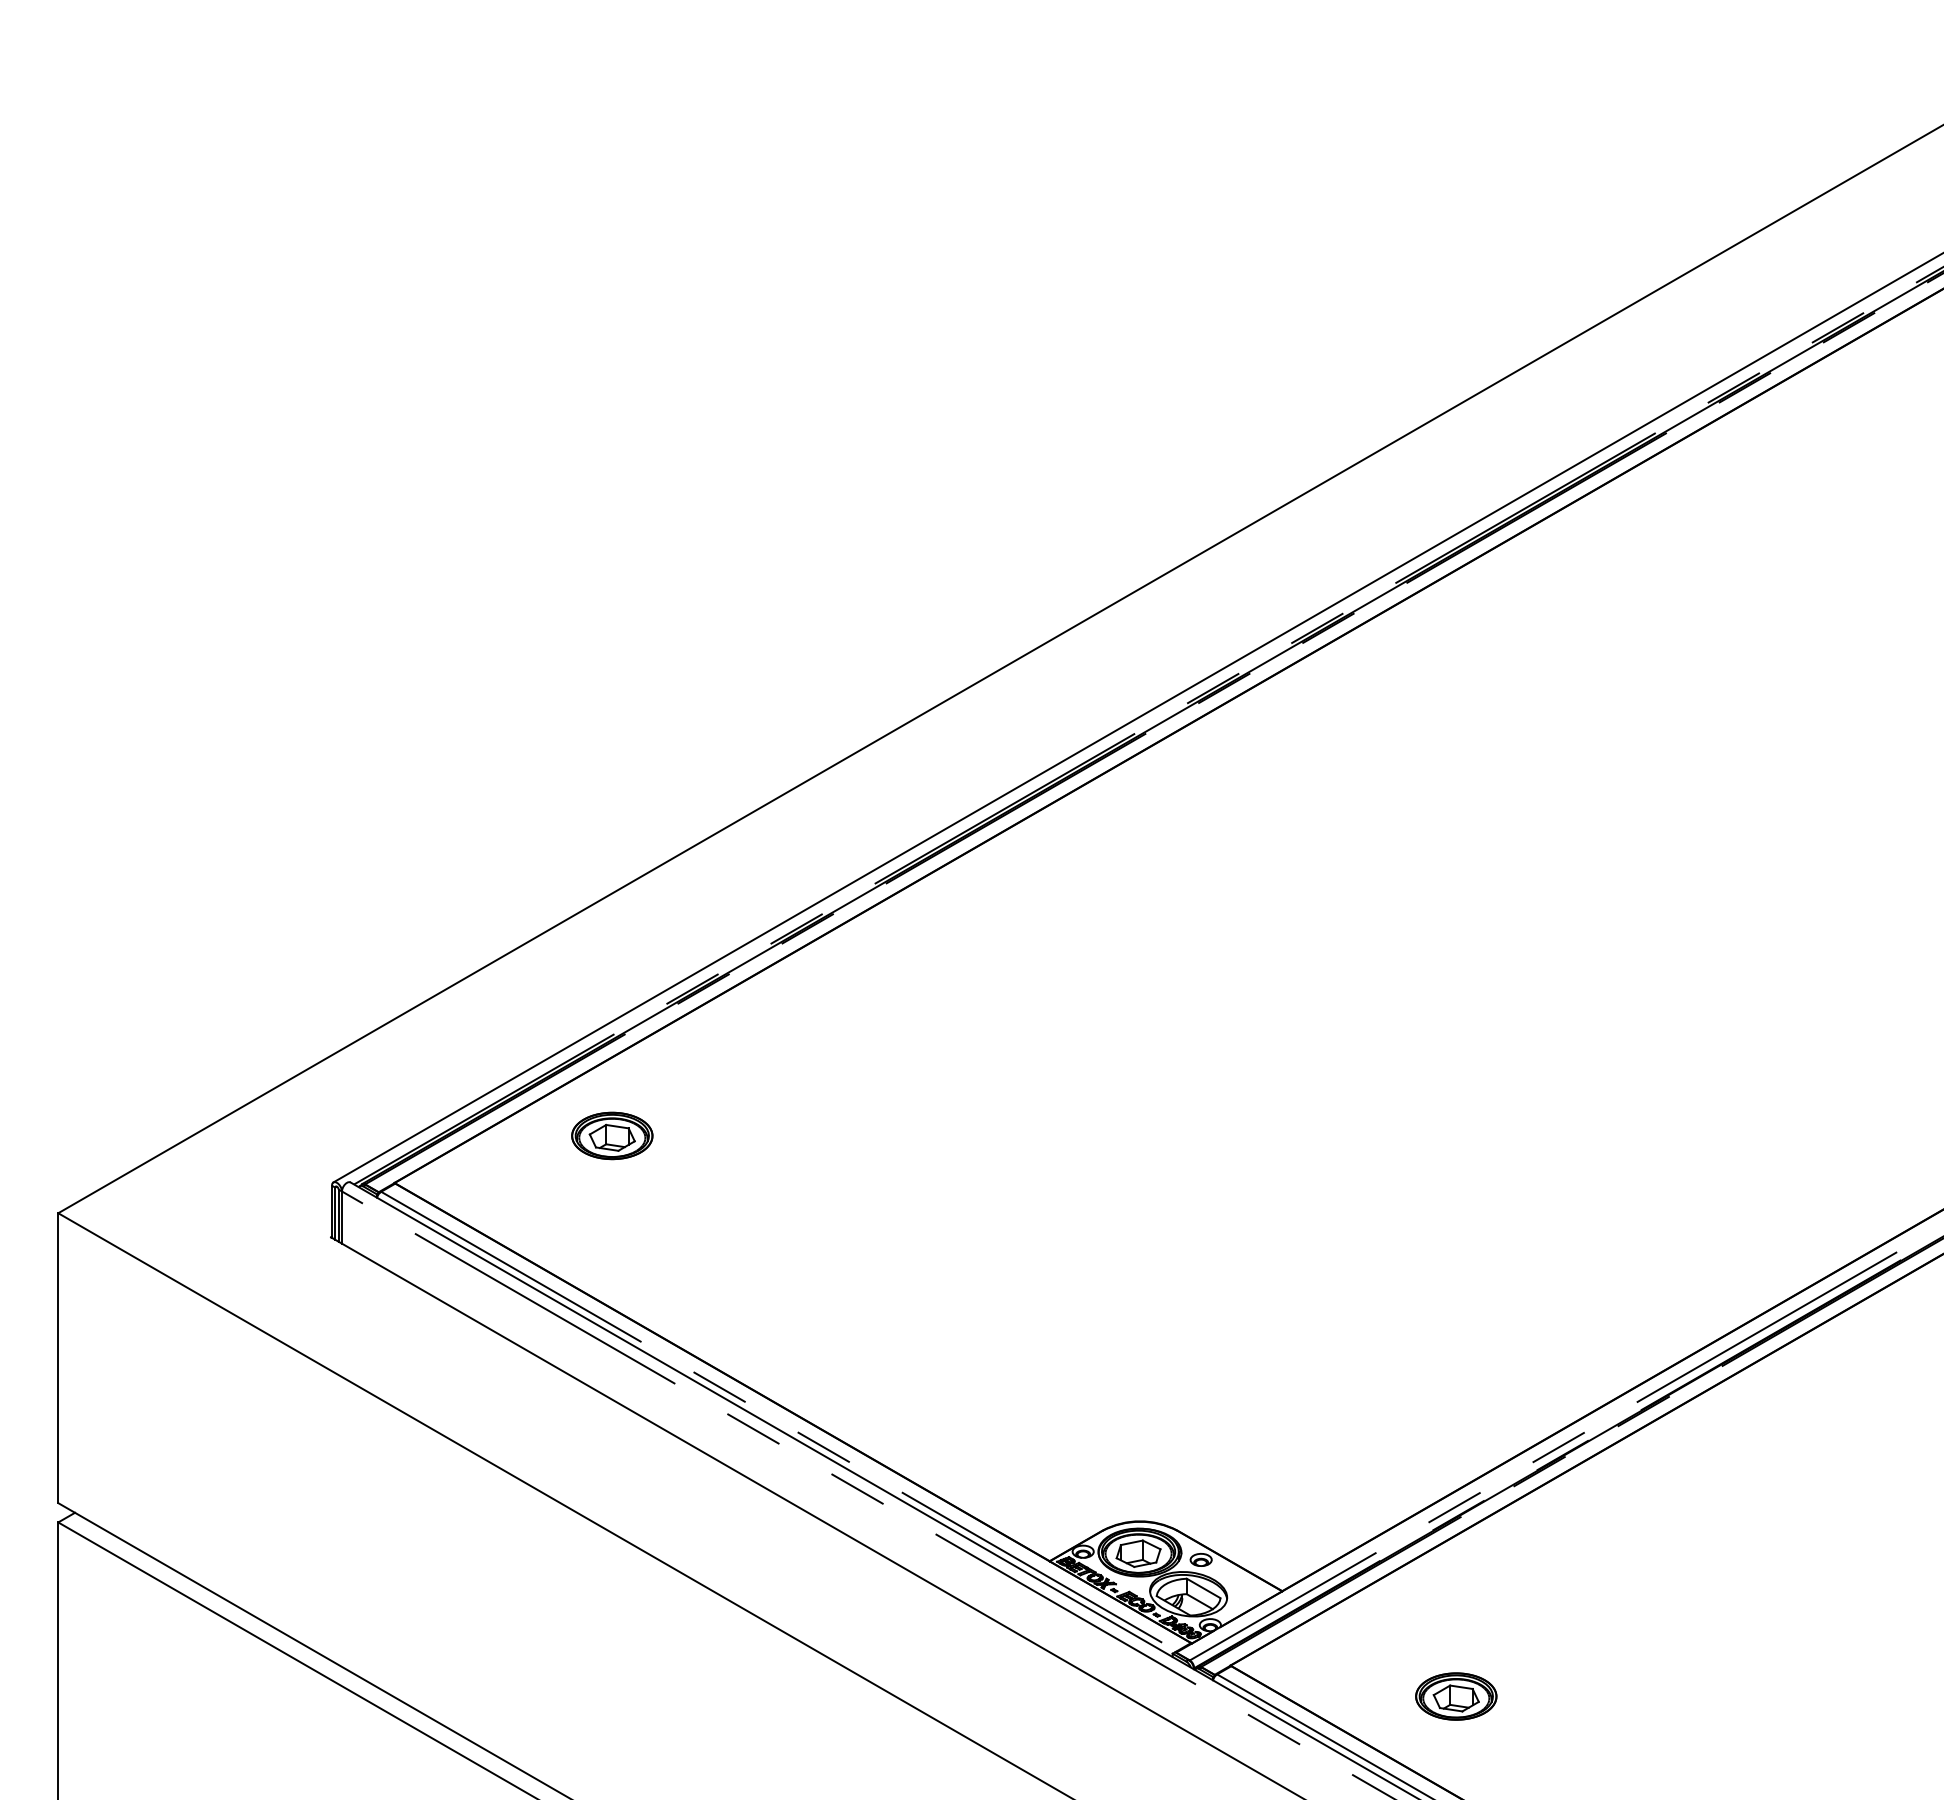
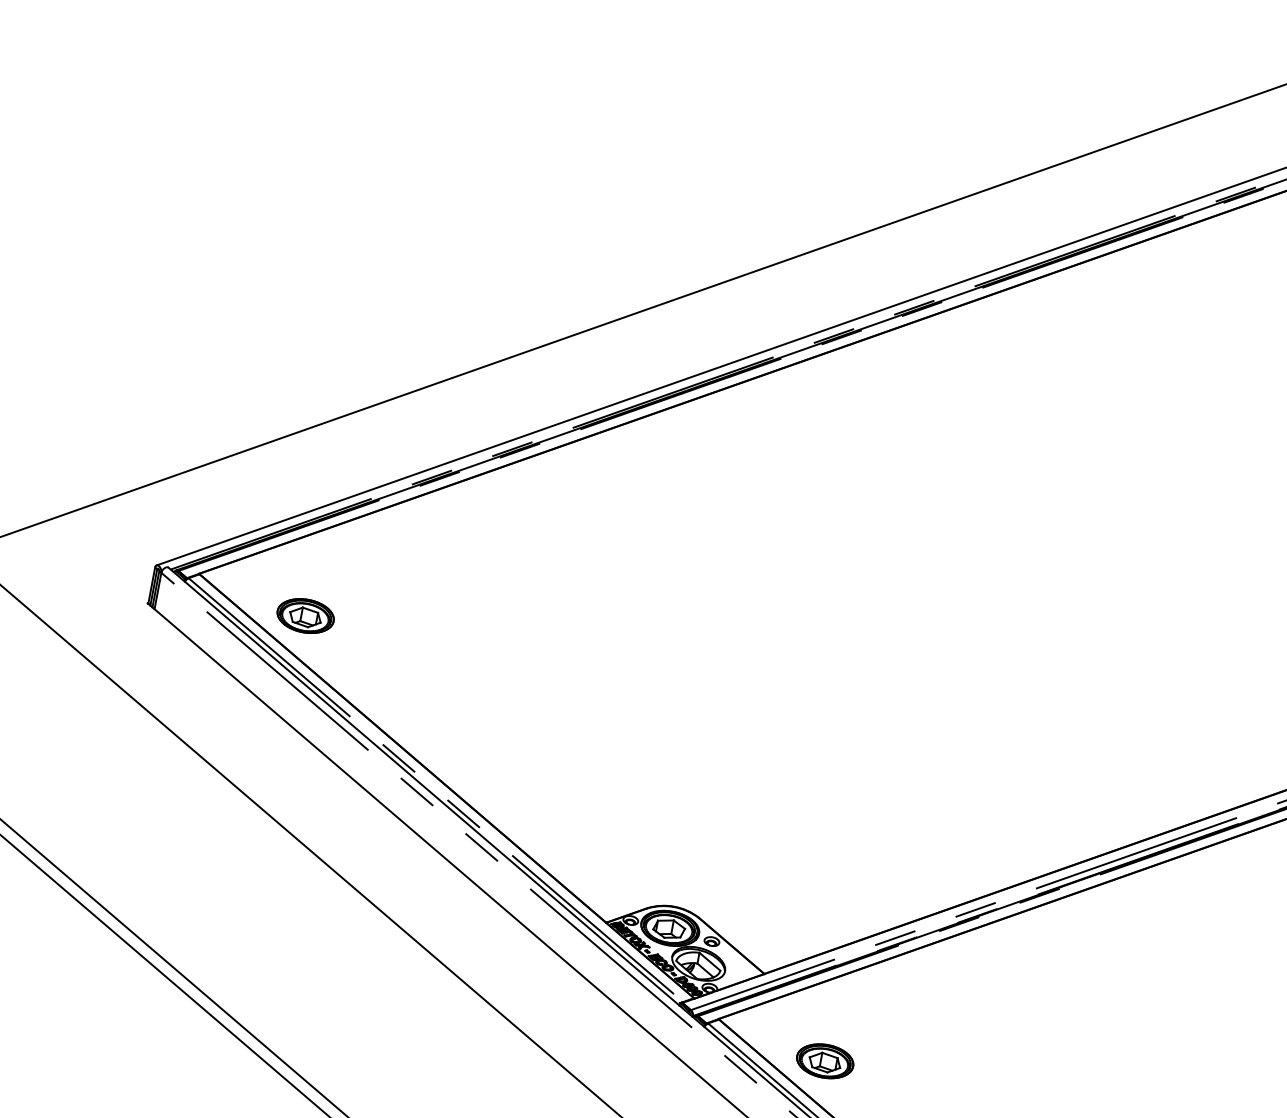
part: (612, 1135) -> (305, 615), moved
part: (1456, 1696) -> (825, 1061), moved

